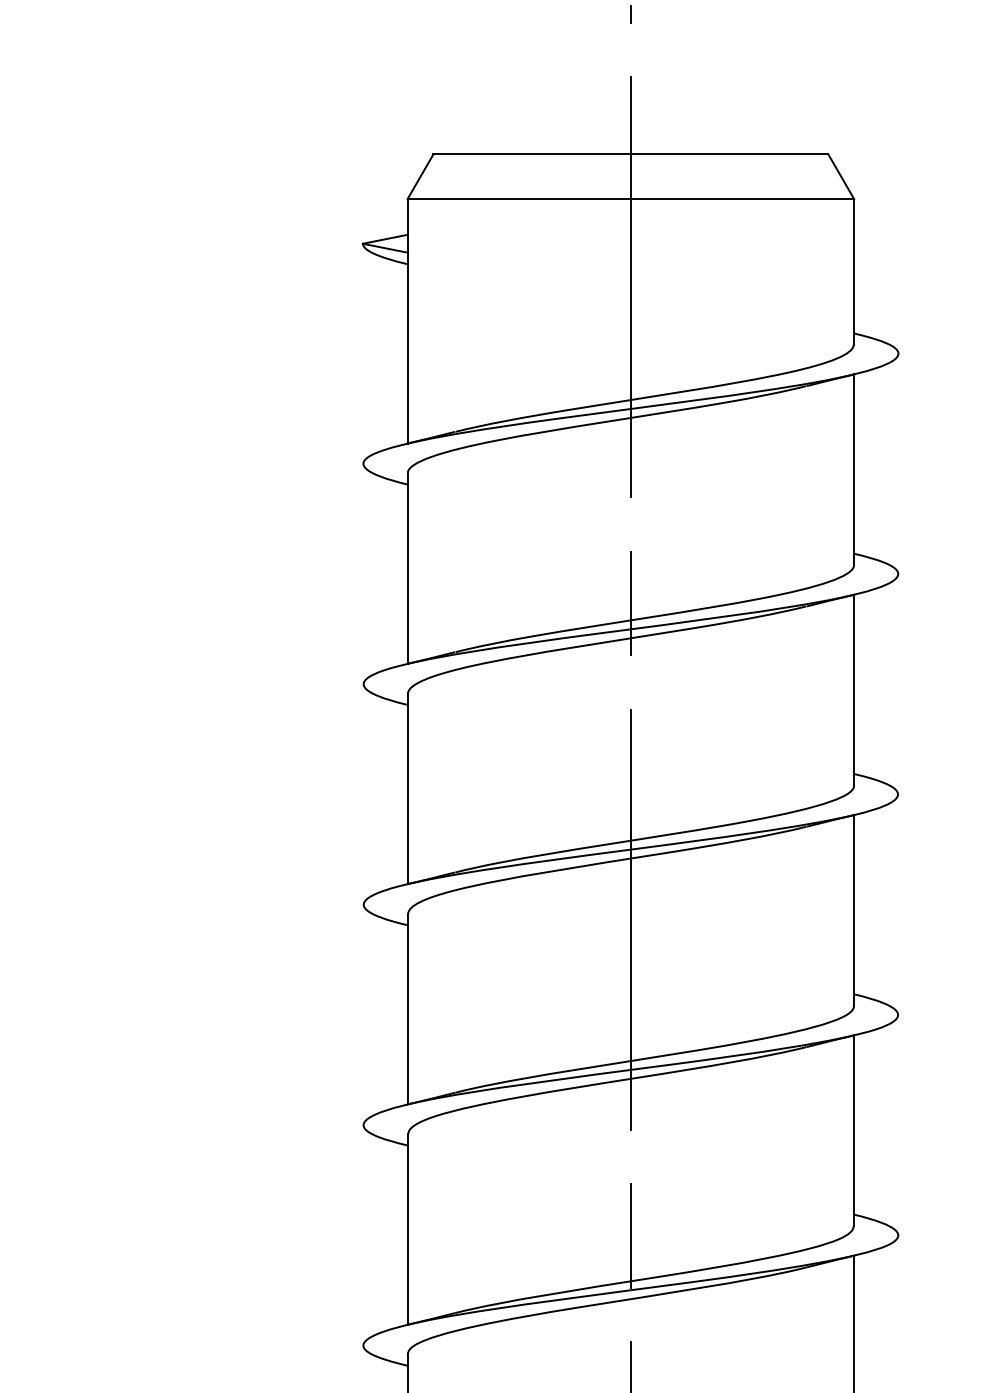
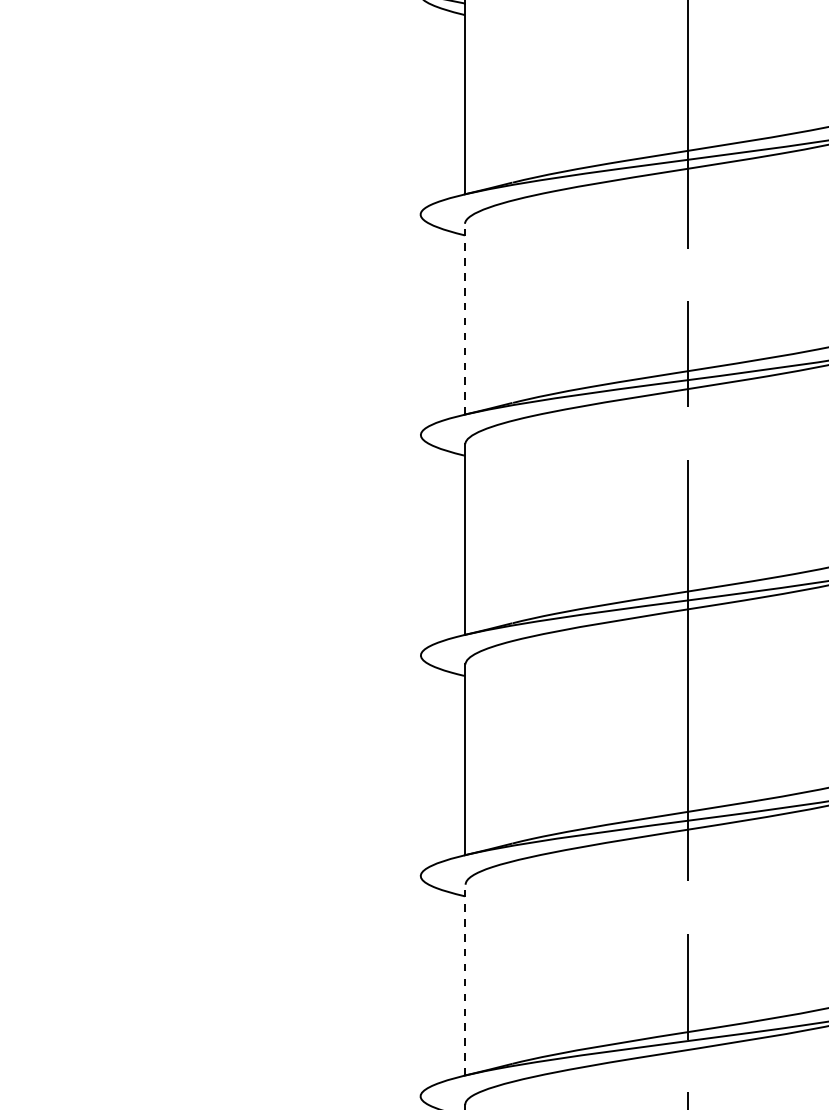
line: (407, 567) -> (464, 318), solid -> dashed
line: (407, 1228) -> (464, 979), solid -> dashed

